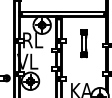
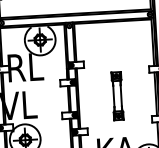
part: (83, 43) -> (116, 96), moved

